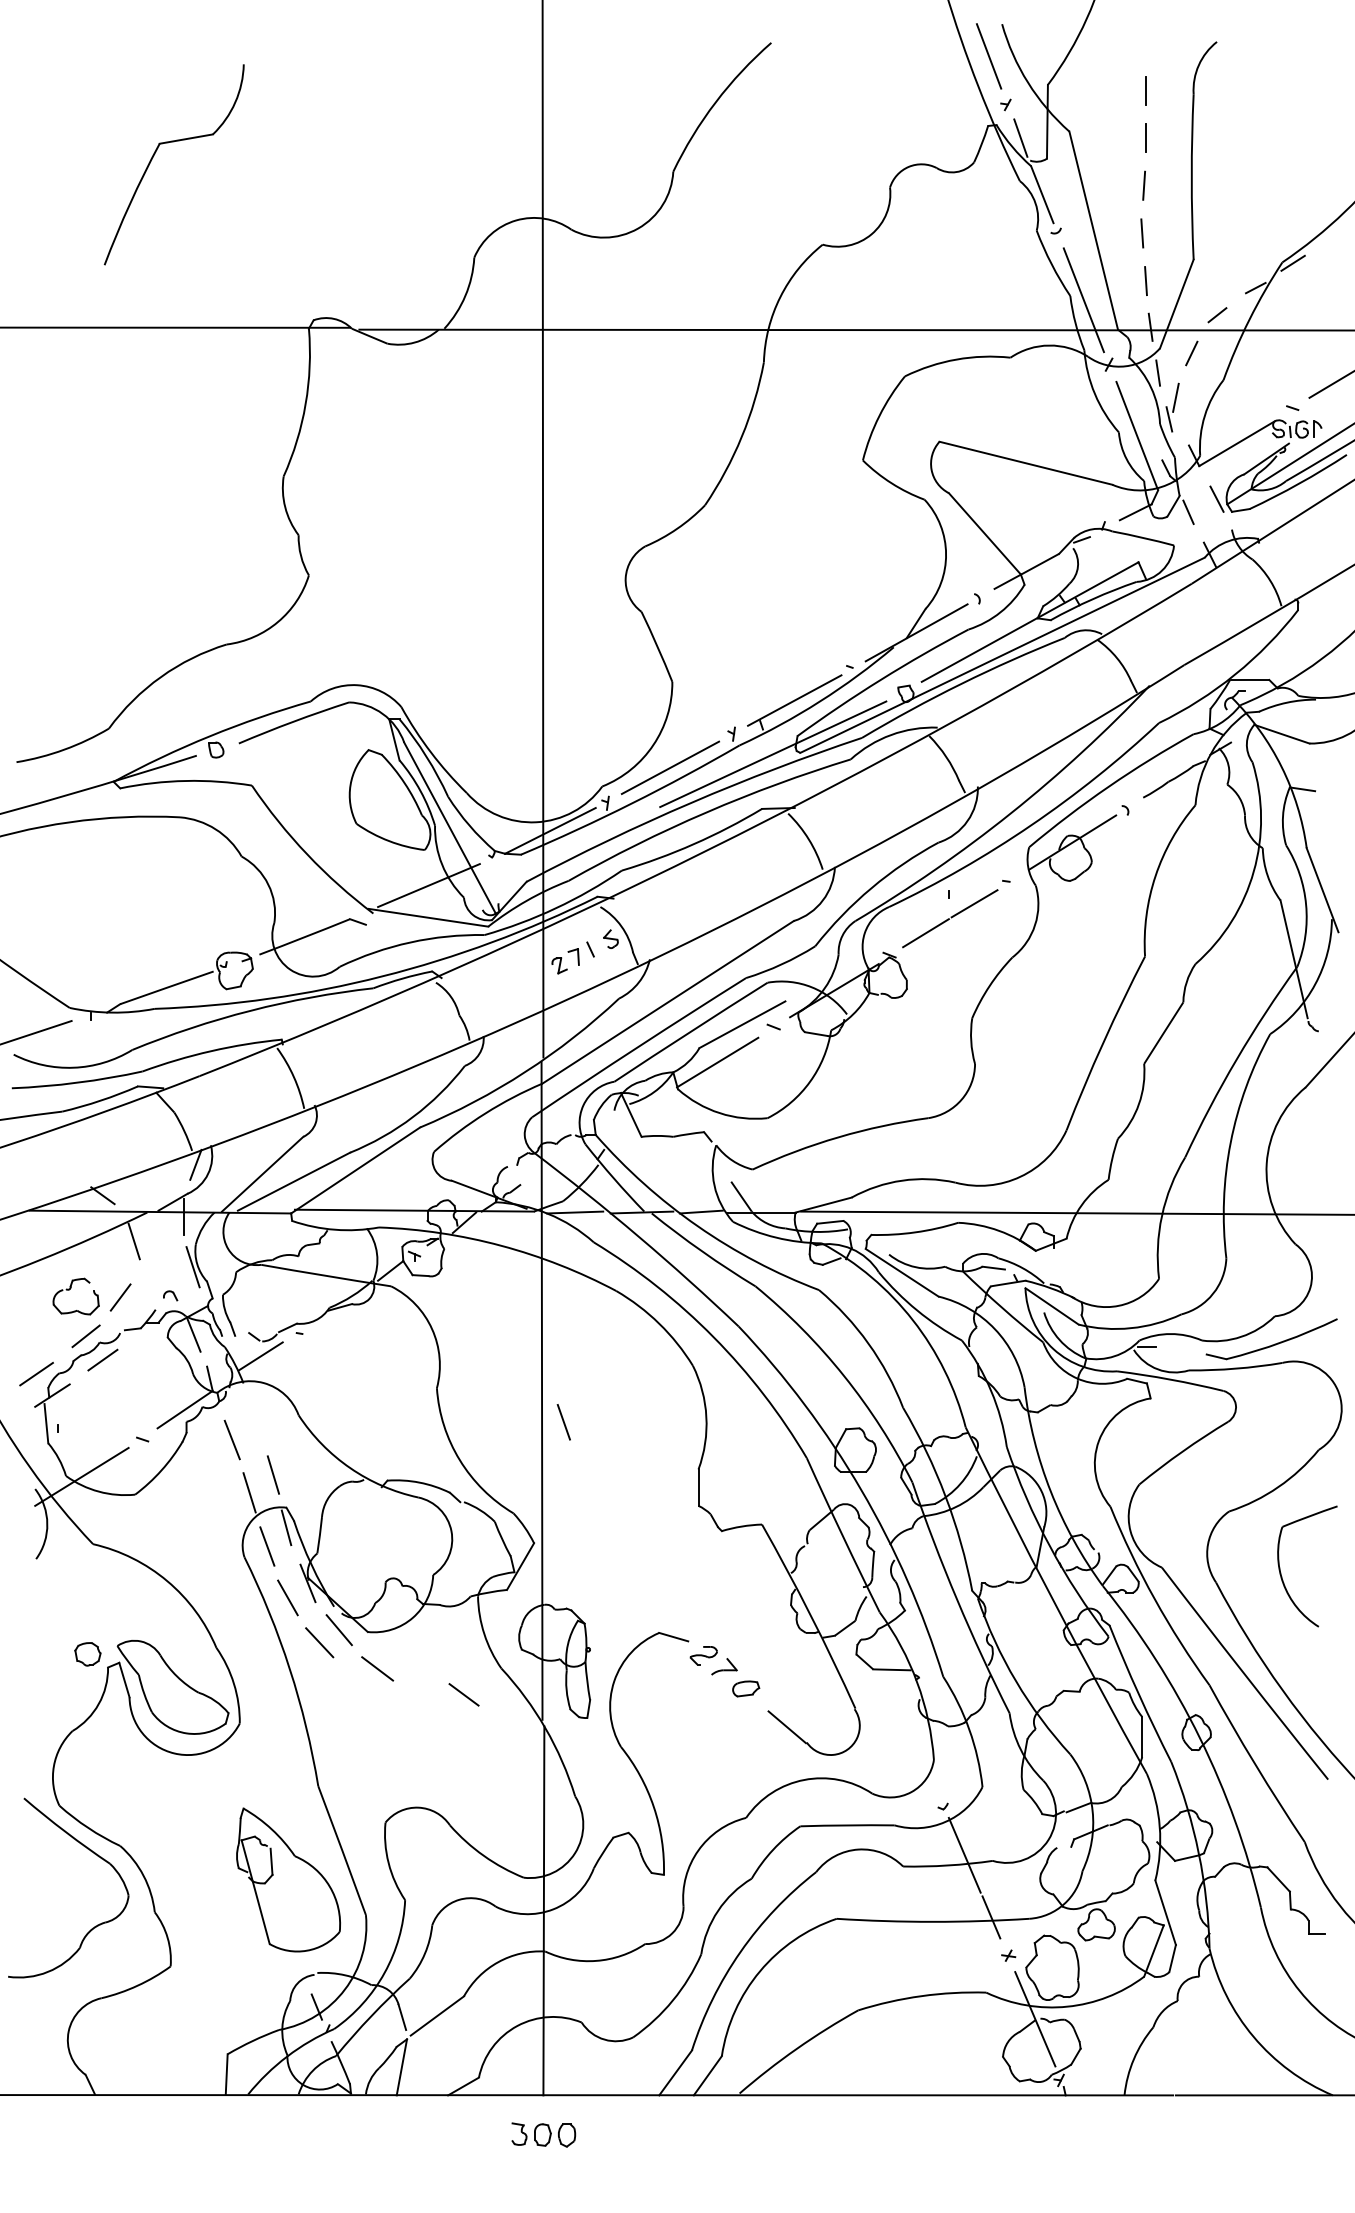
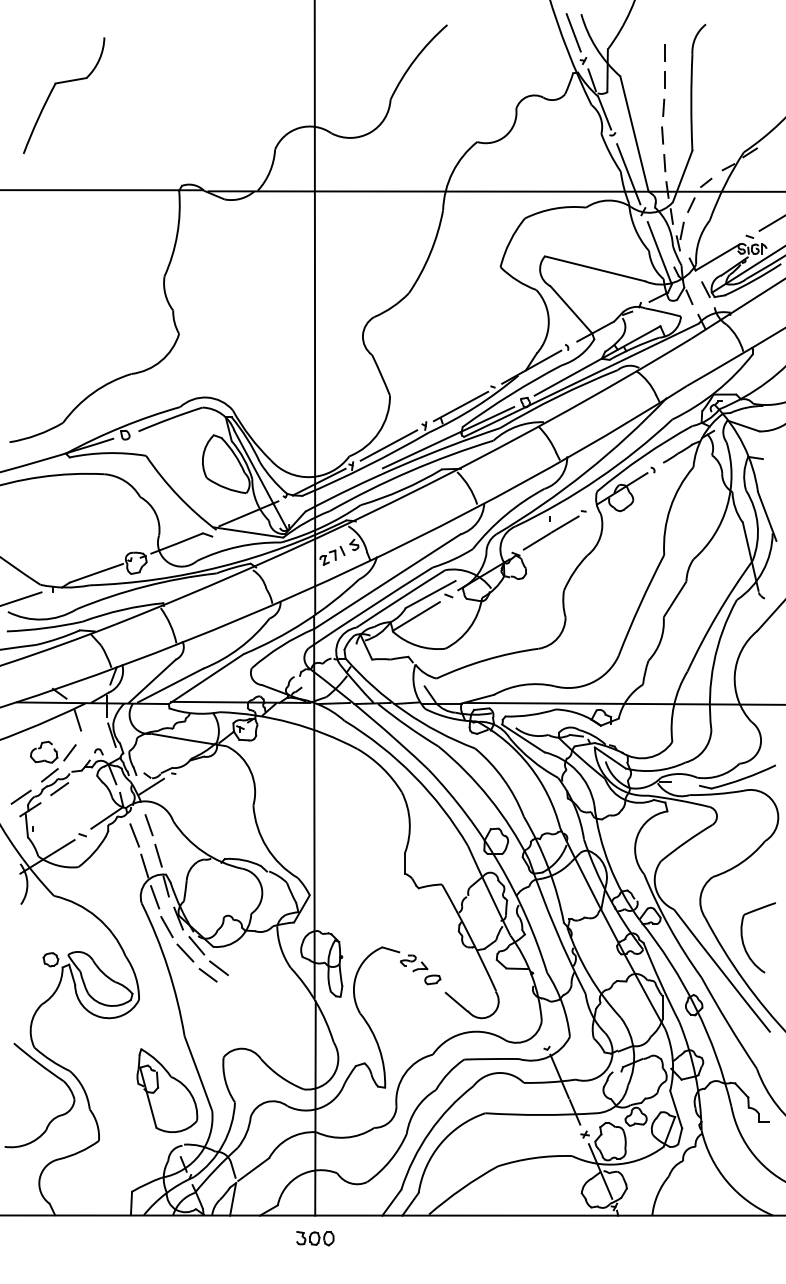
part: (171, 143) -> (62, 83), moved
line: (562, 1422) -> (148, 825), moved
part: (1281, 1567) -> (743, 938), moved
line: (462, 1695) -> (207, 975), moved

